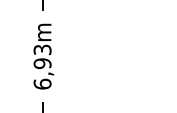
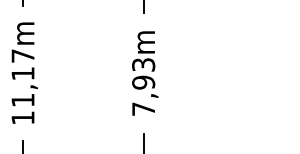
text: (42, 83) -> (143, 108), 6,93m -> 7,93m

